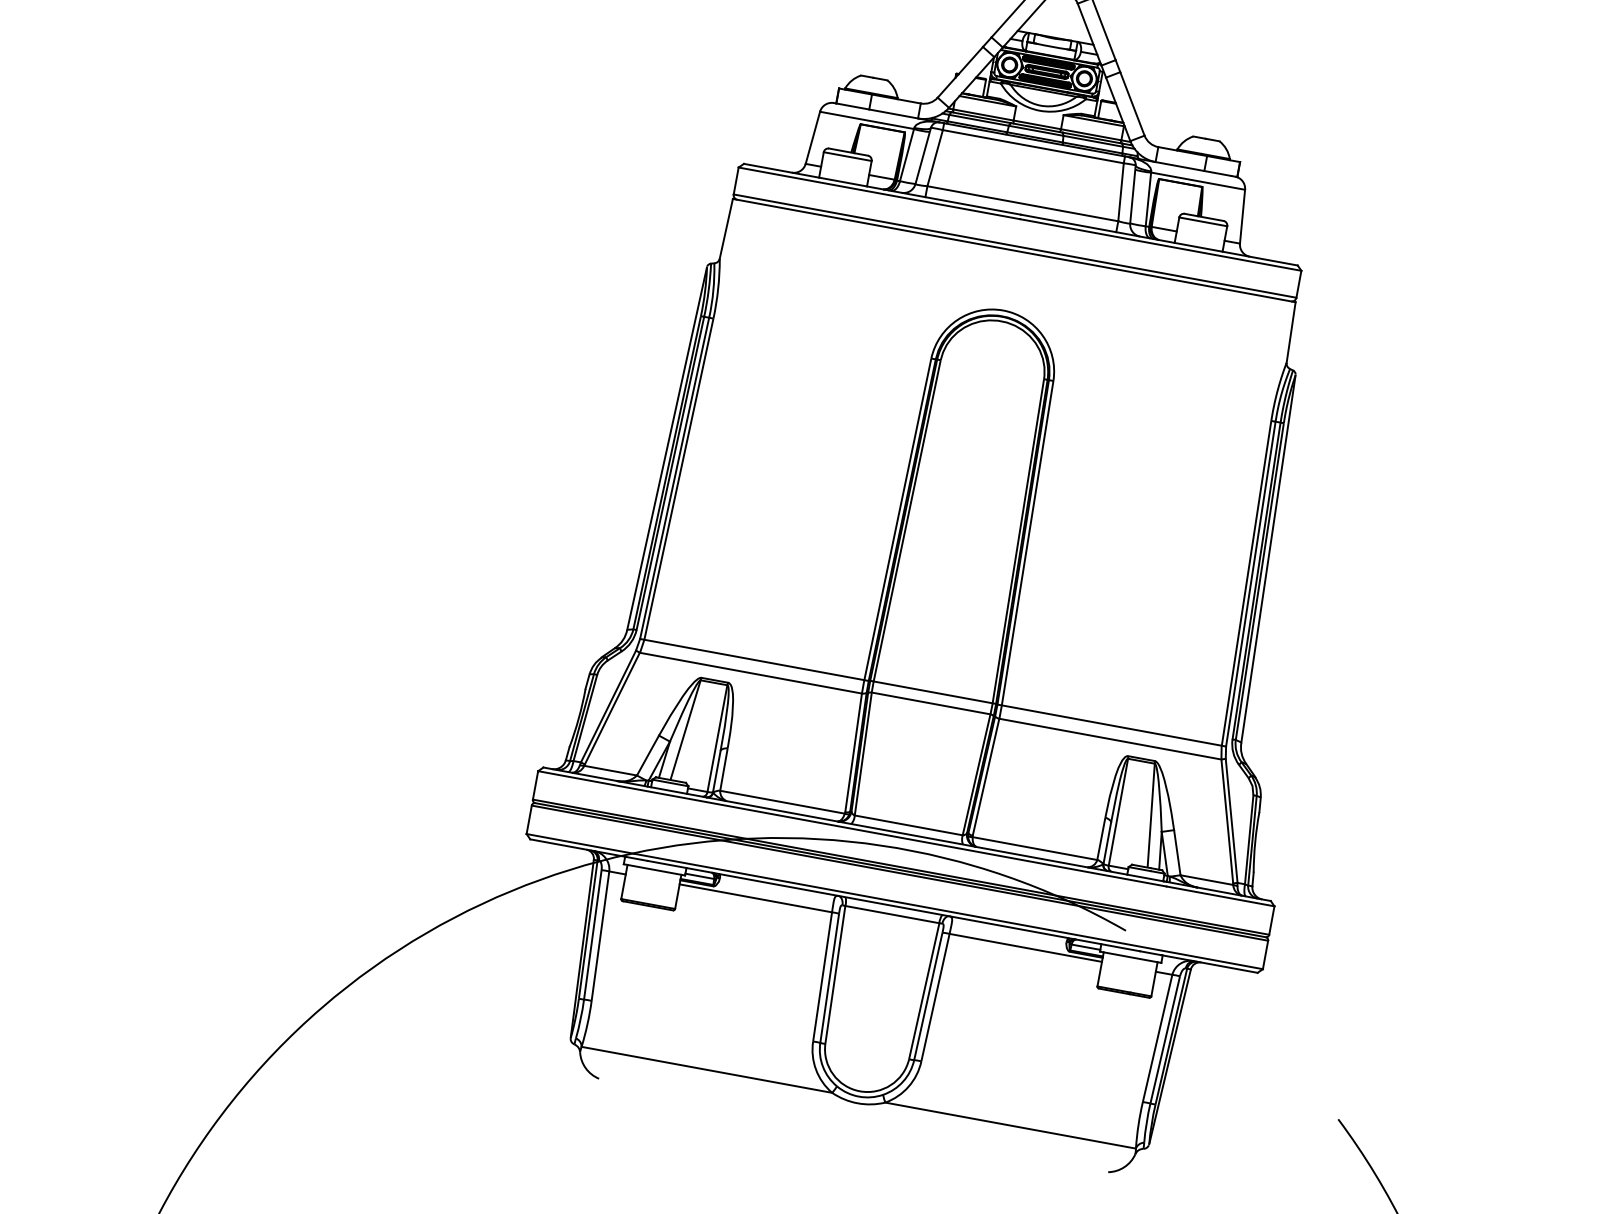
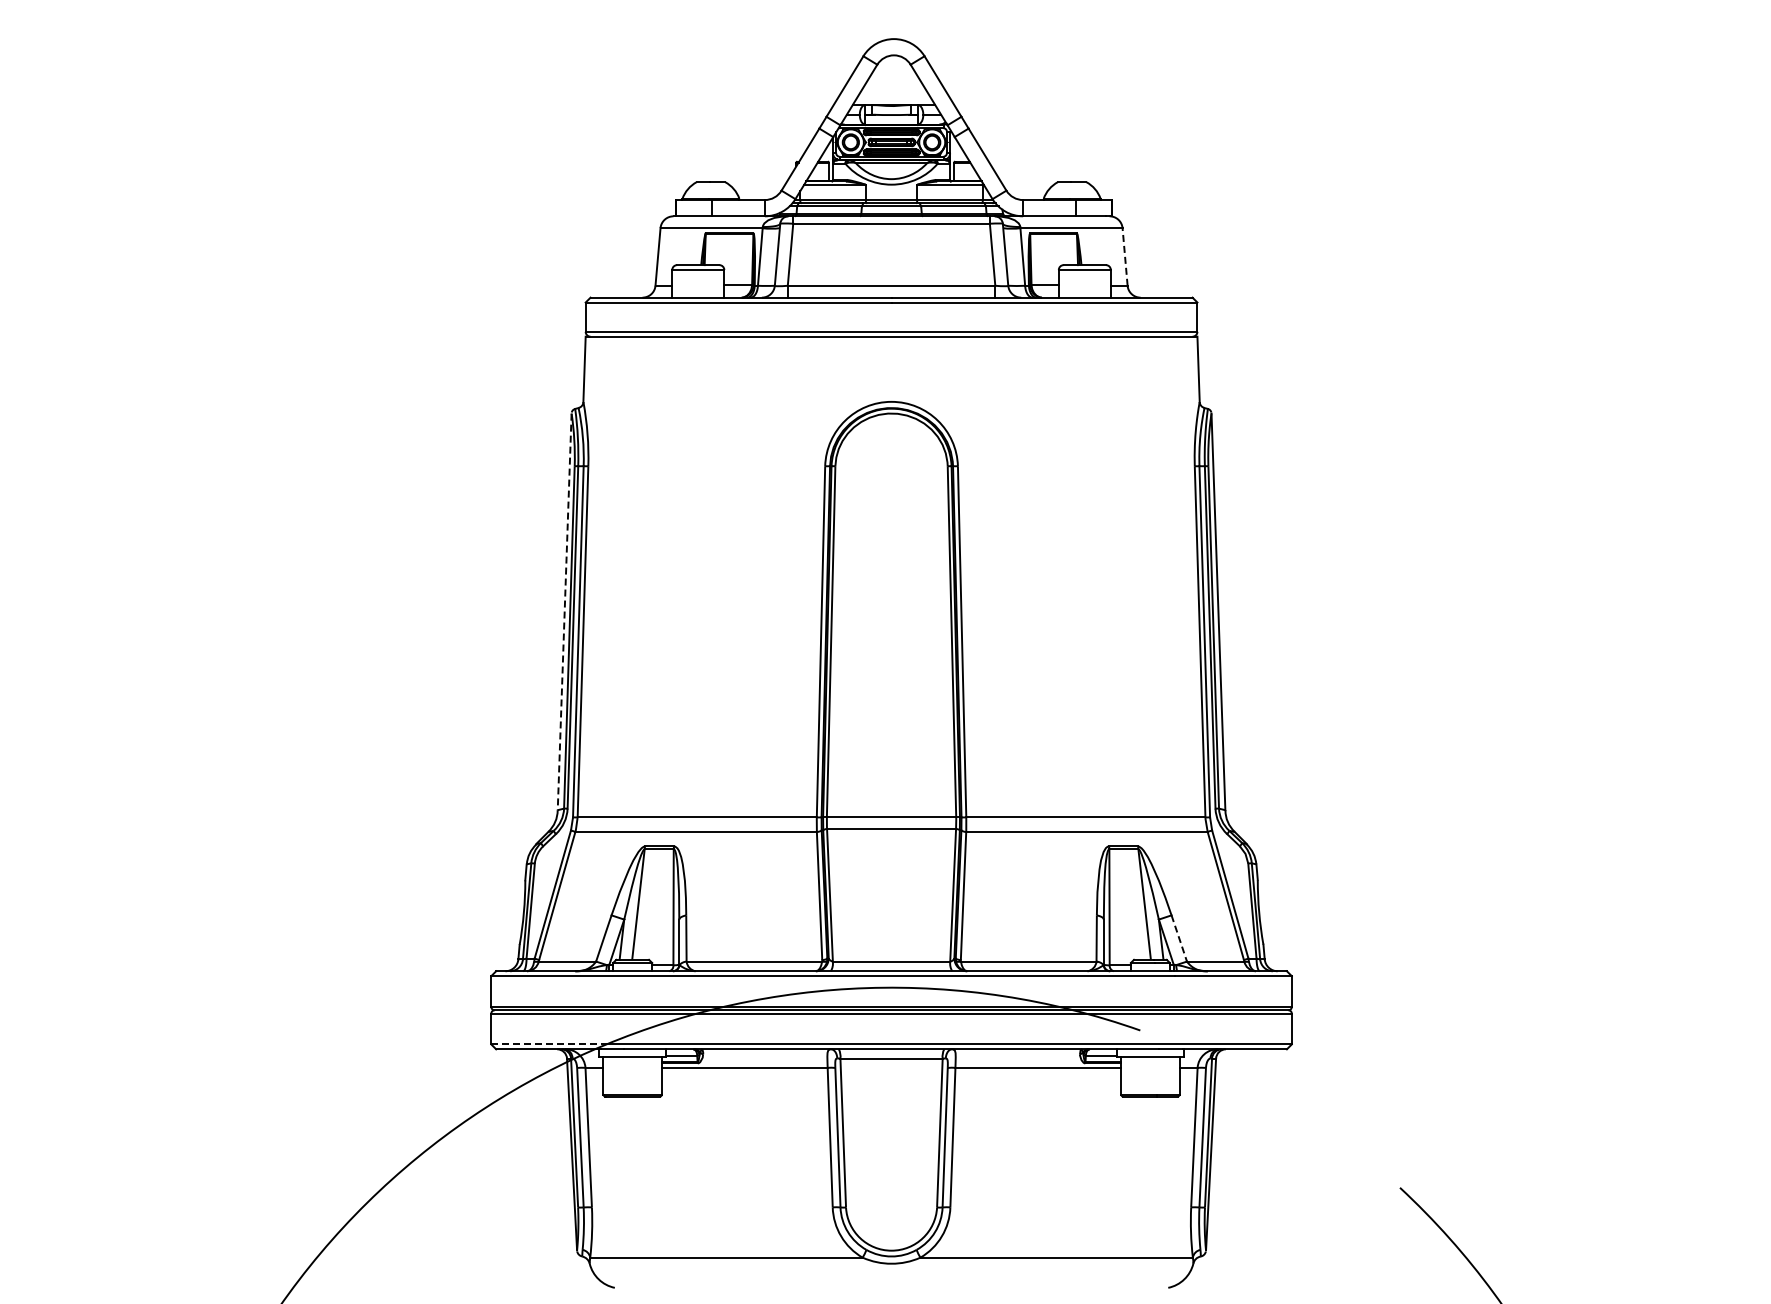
line: (1242, 216) -> (1125, 256), solid -> dashed
line: (666, 449) -> (564, 612), solid -> dashed
line: (580, 843) -> (549, 1044), solid -> dashed
line: (1177, 853) -> (1179, 939), solid -> dashed

